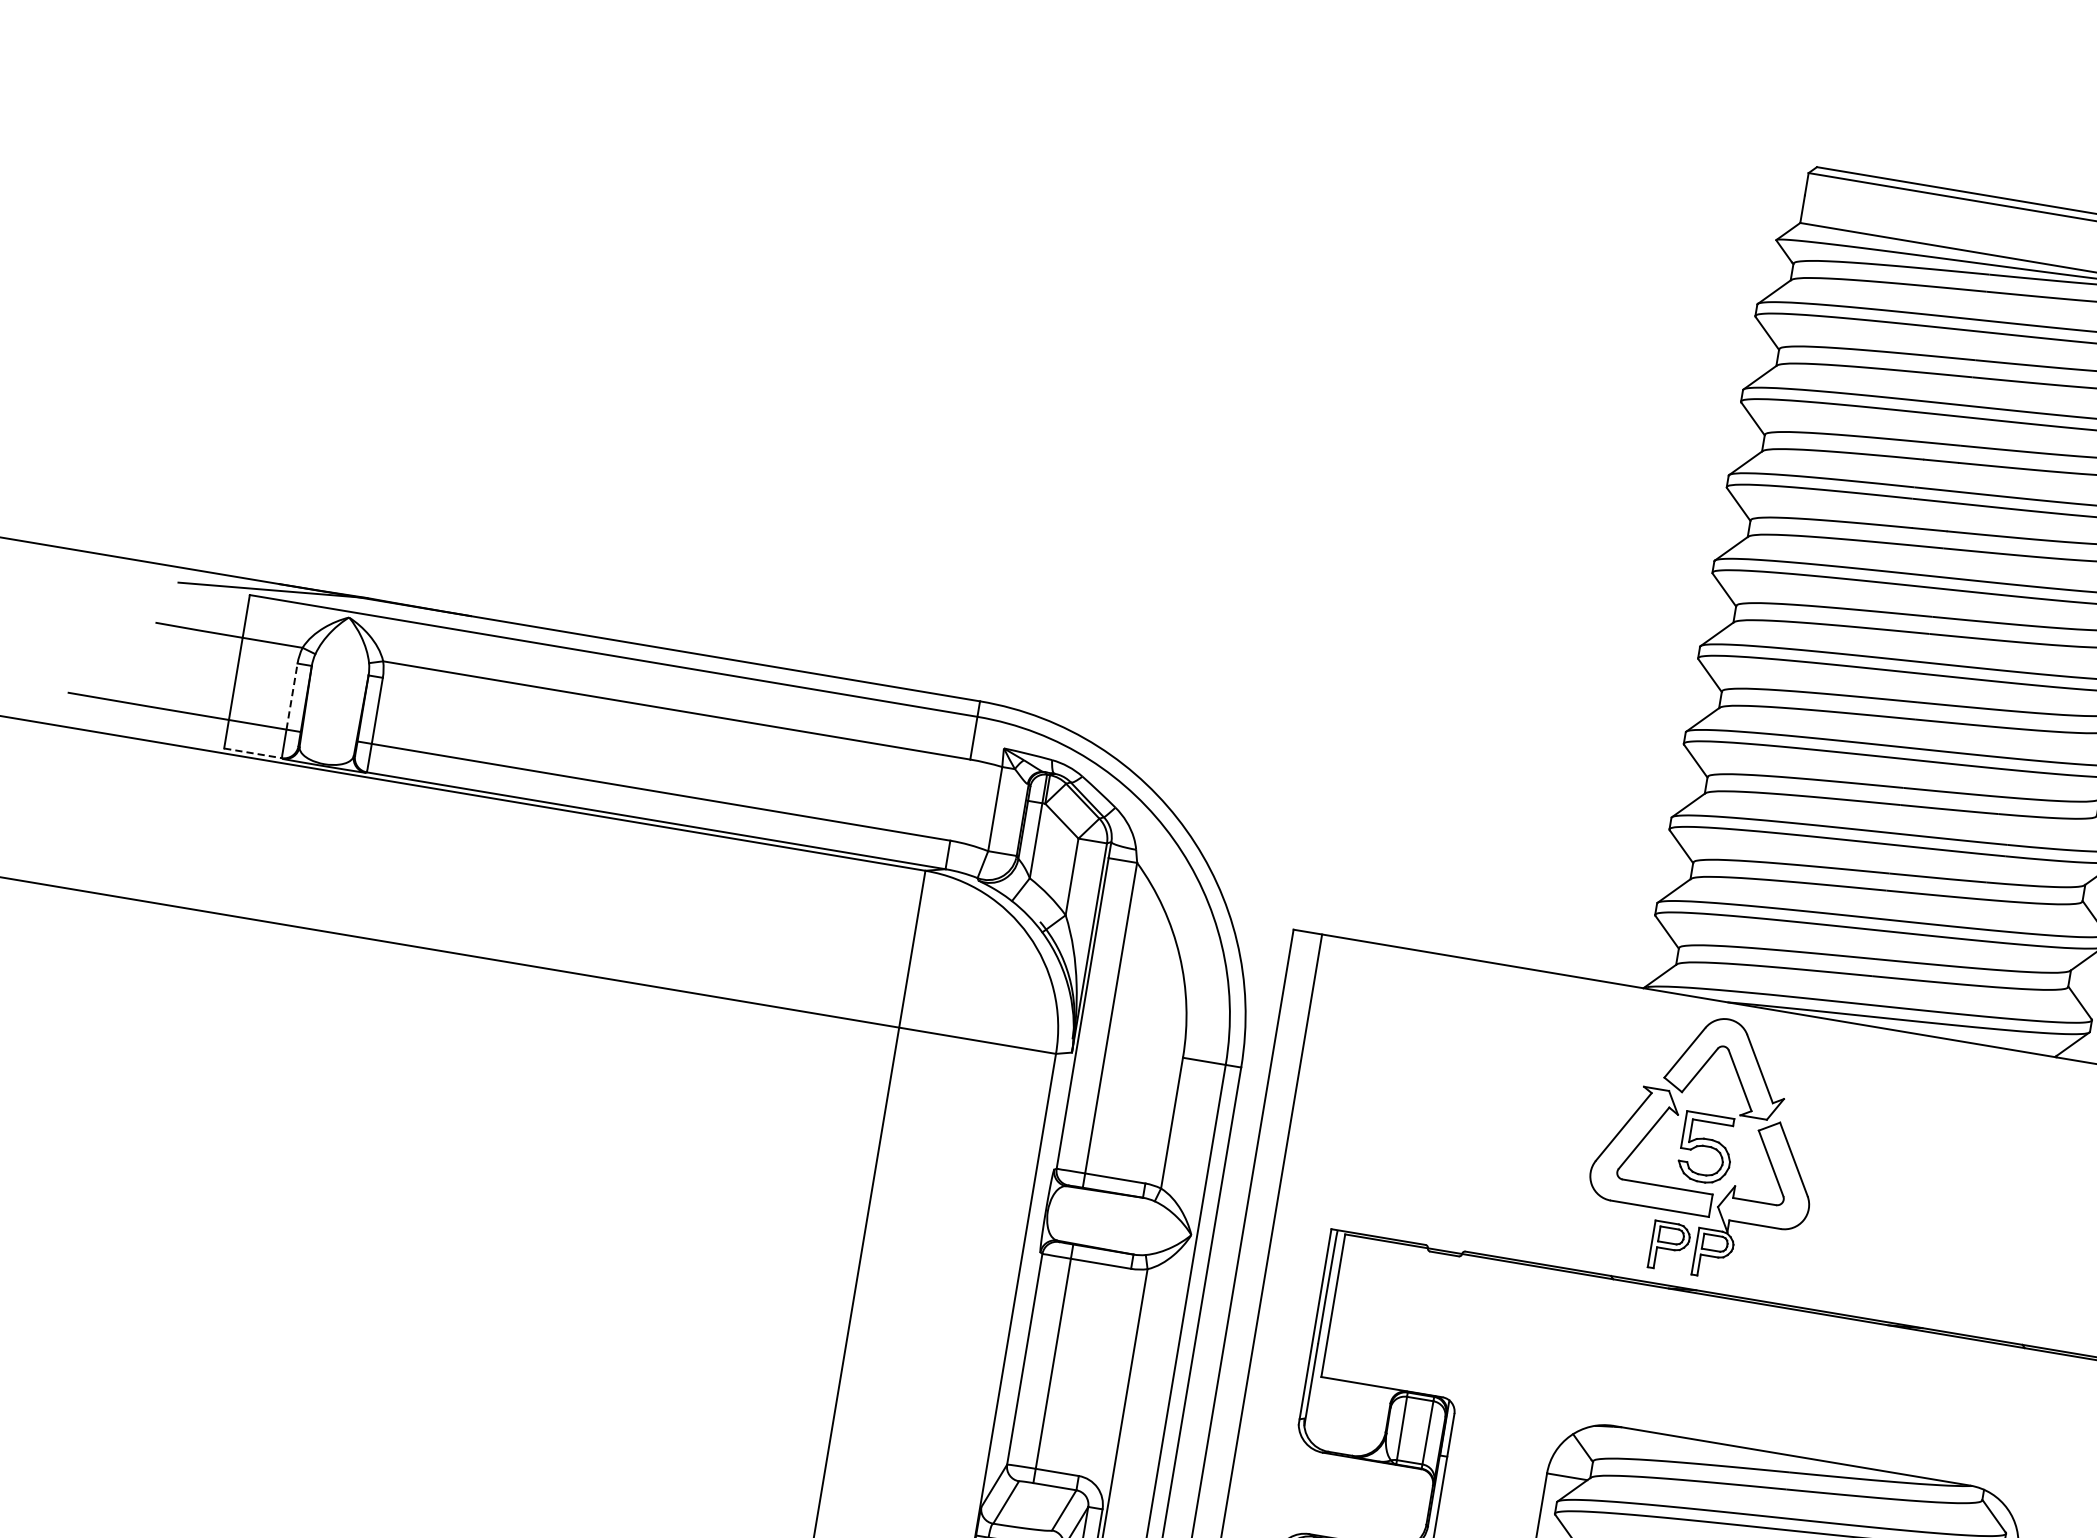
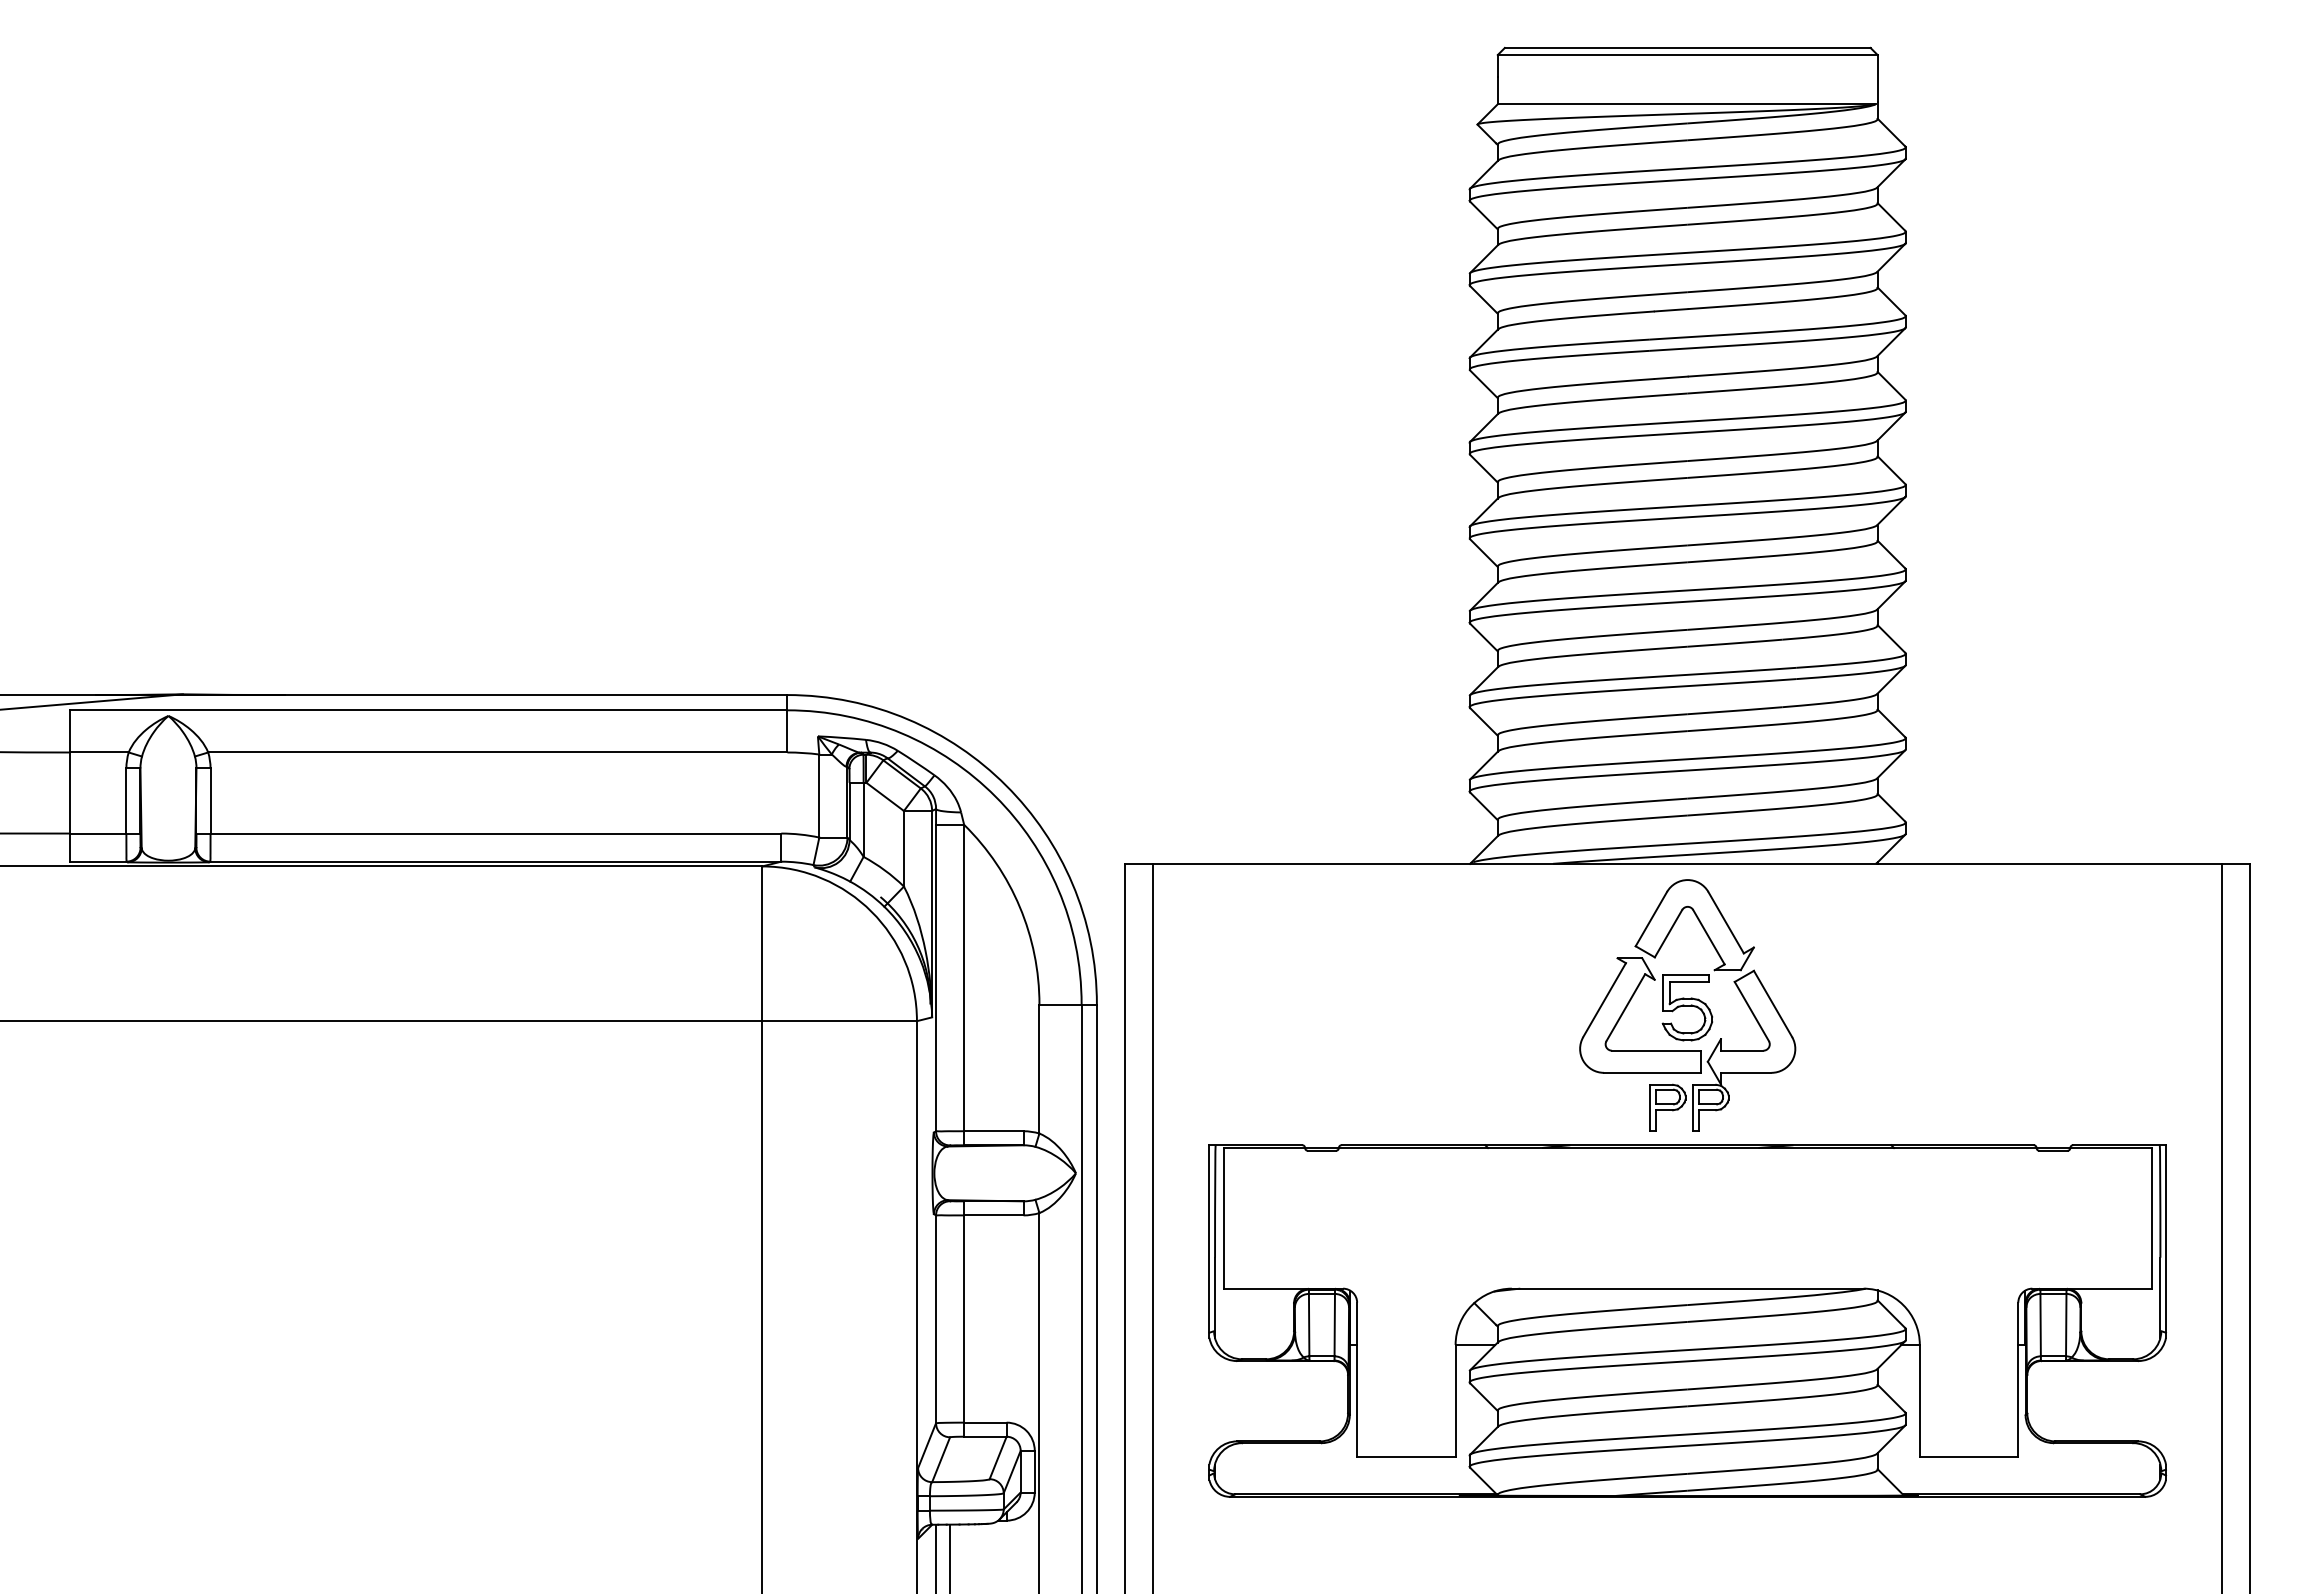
line: (292, 696) -> (126, 800), dashed -> solid
line: (253, 753) -> (98, 861), dashed -> solid
part: (1706, 1146) -> (1687, 1005), moved

